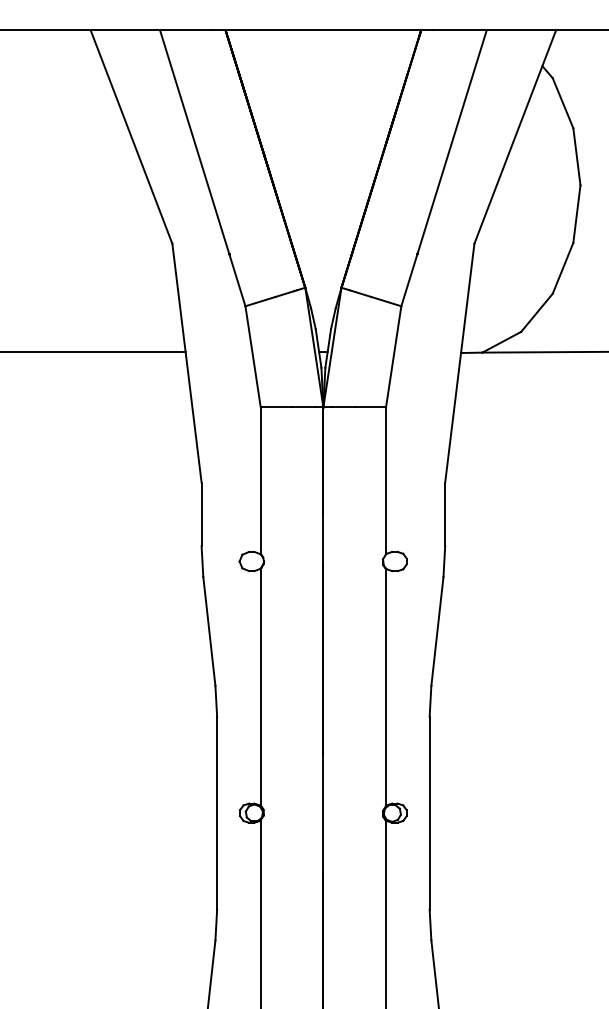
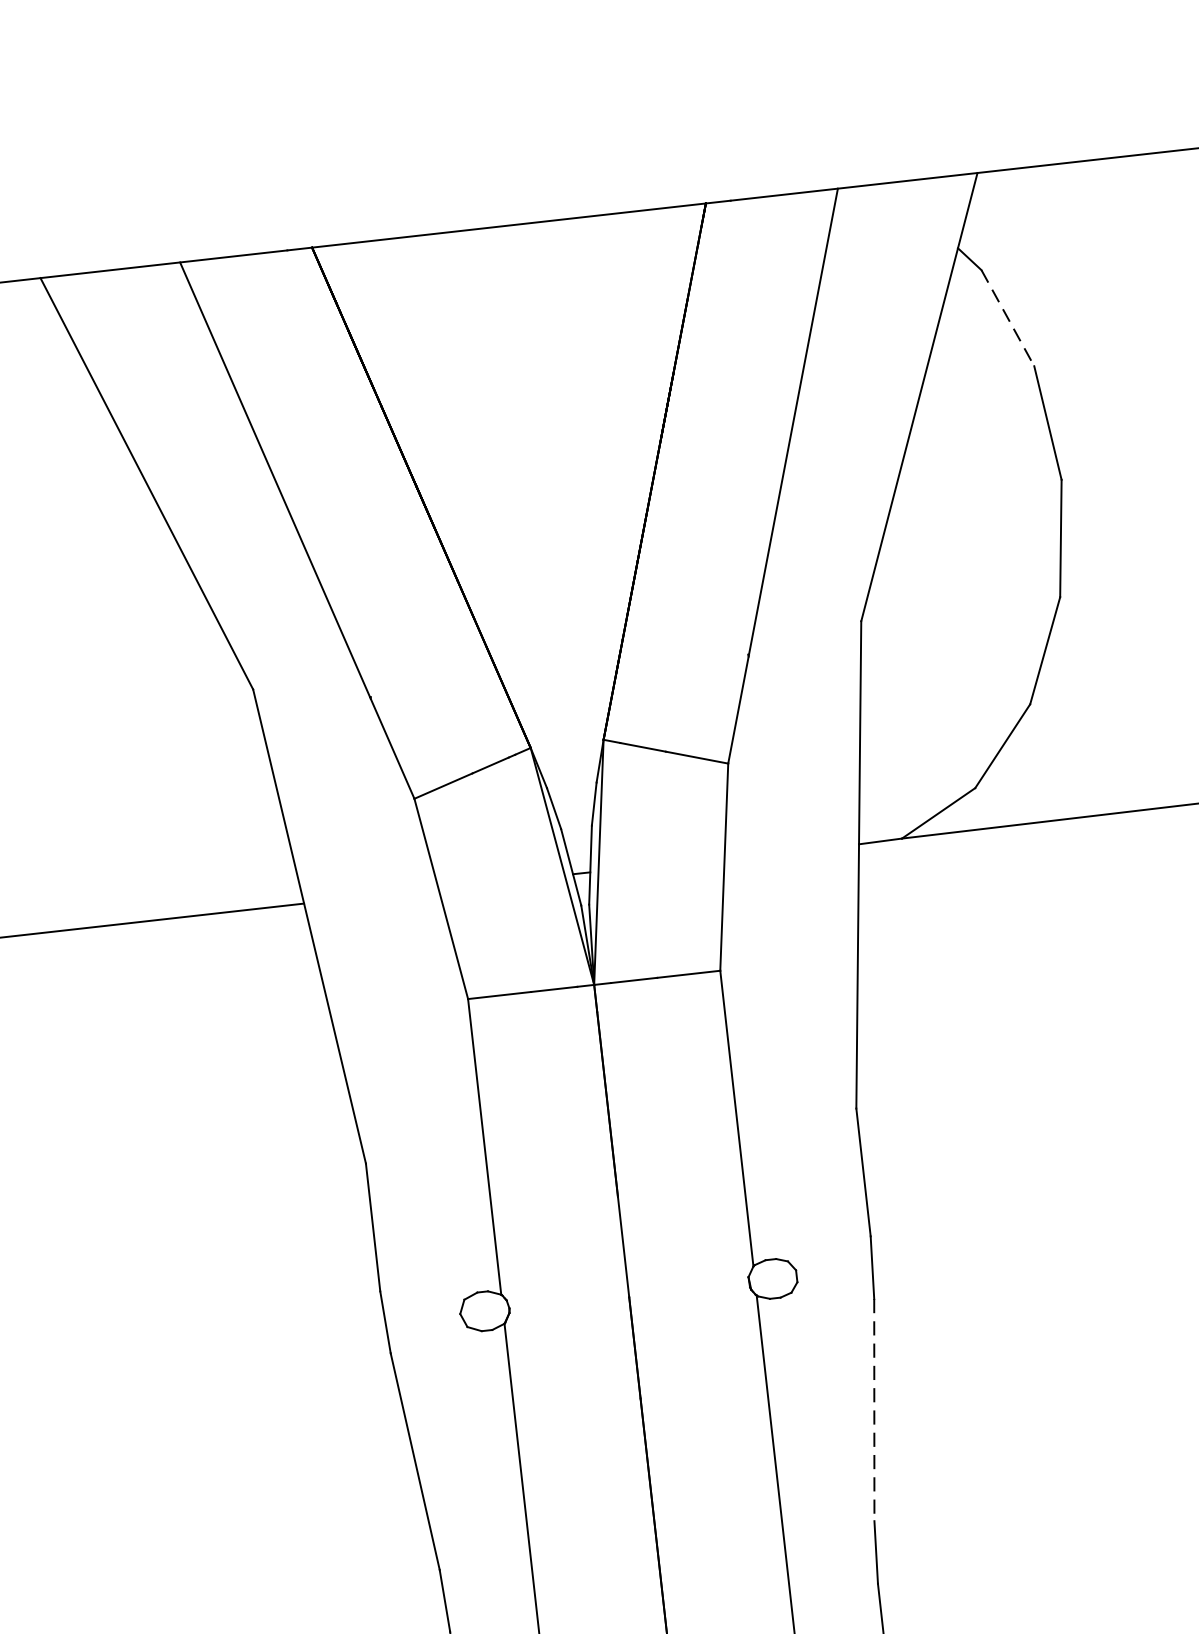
line: (563, 103) -> (1008, 318), solid -> dashed
line: (437, 631) -> (874, 1410), solid -> dashed

